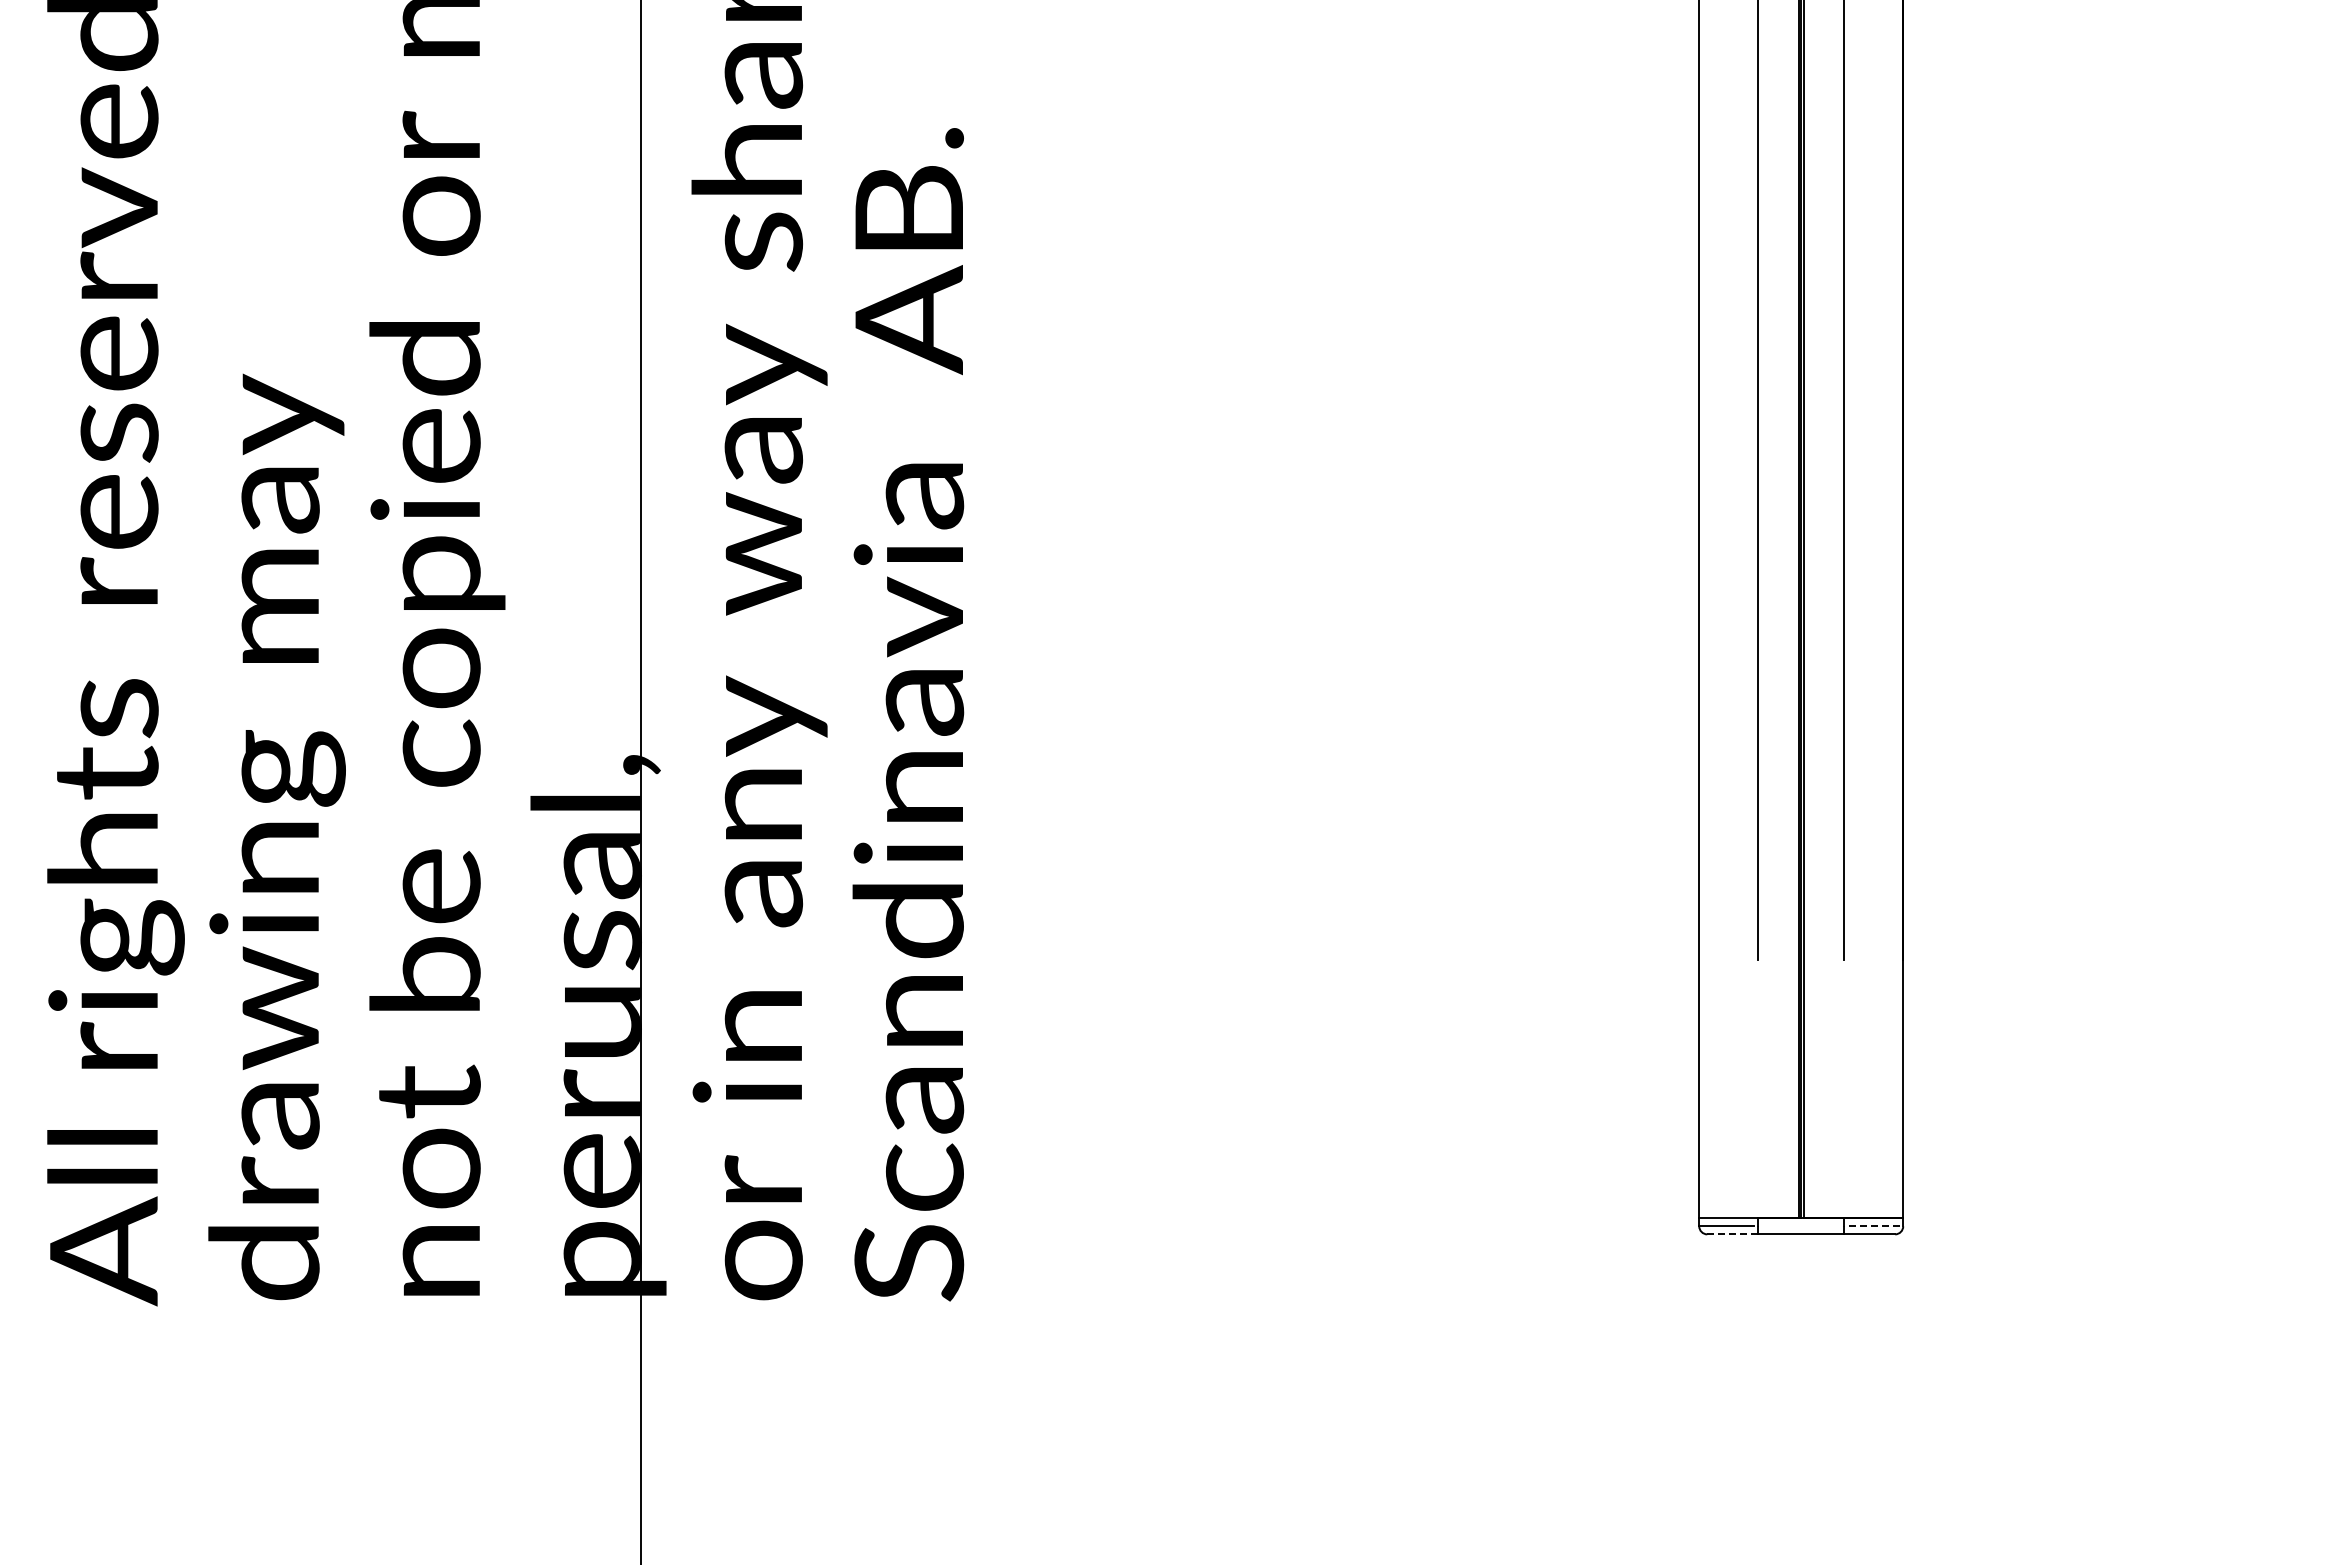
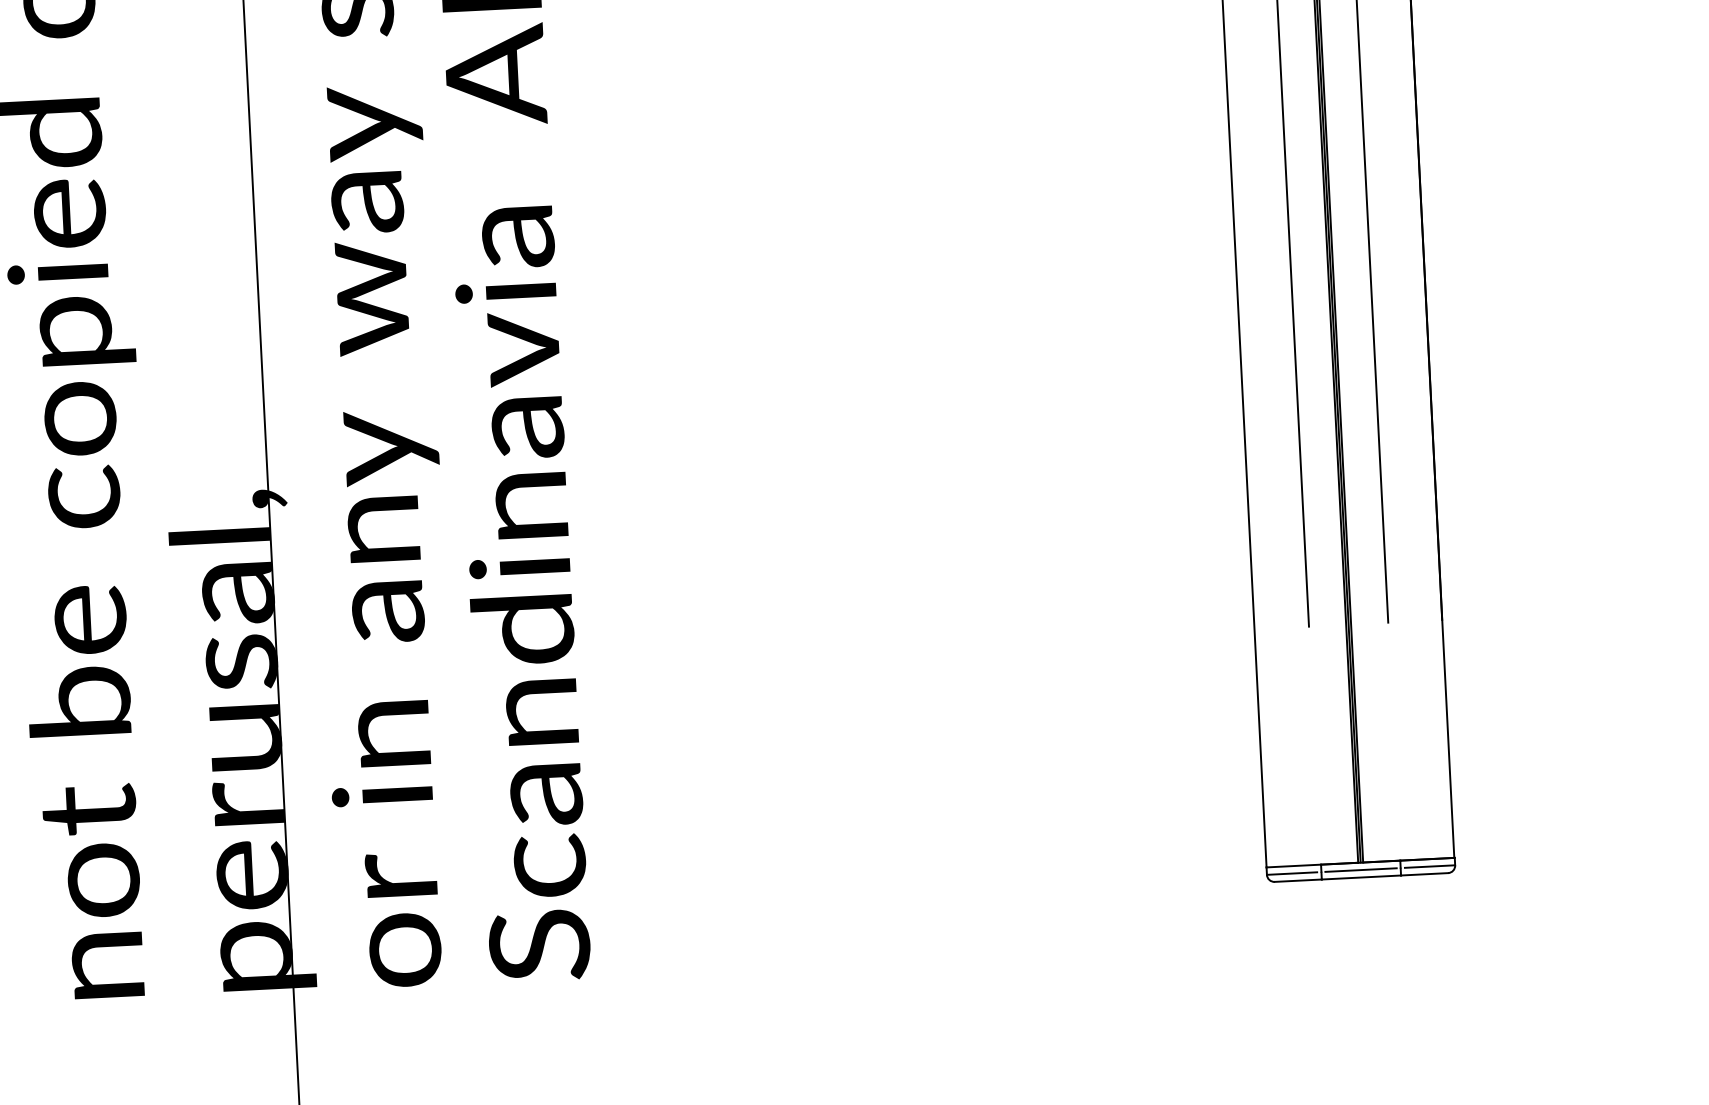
line: (1800, 1226) -> (1360, 870), added
line: (1876, 1226) -> (1430, 866), dashed -> solid
line: (1733, 1234) -> (1298, 880), dashed -> solid

